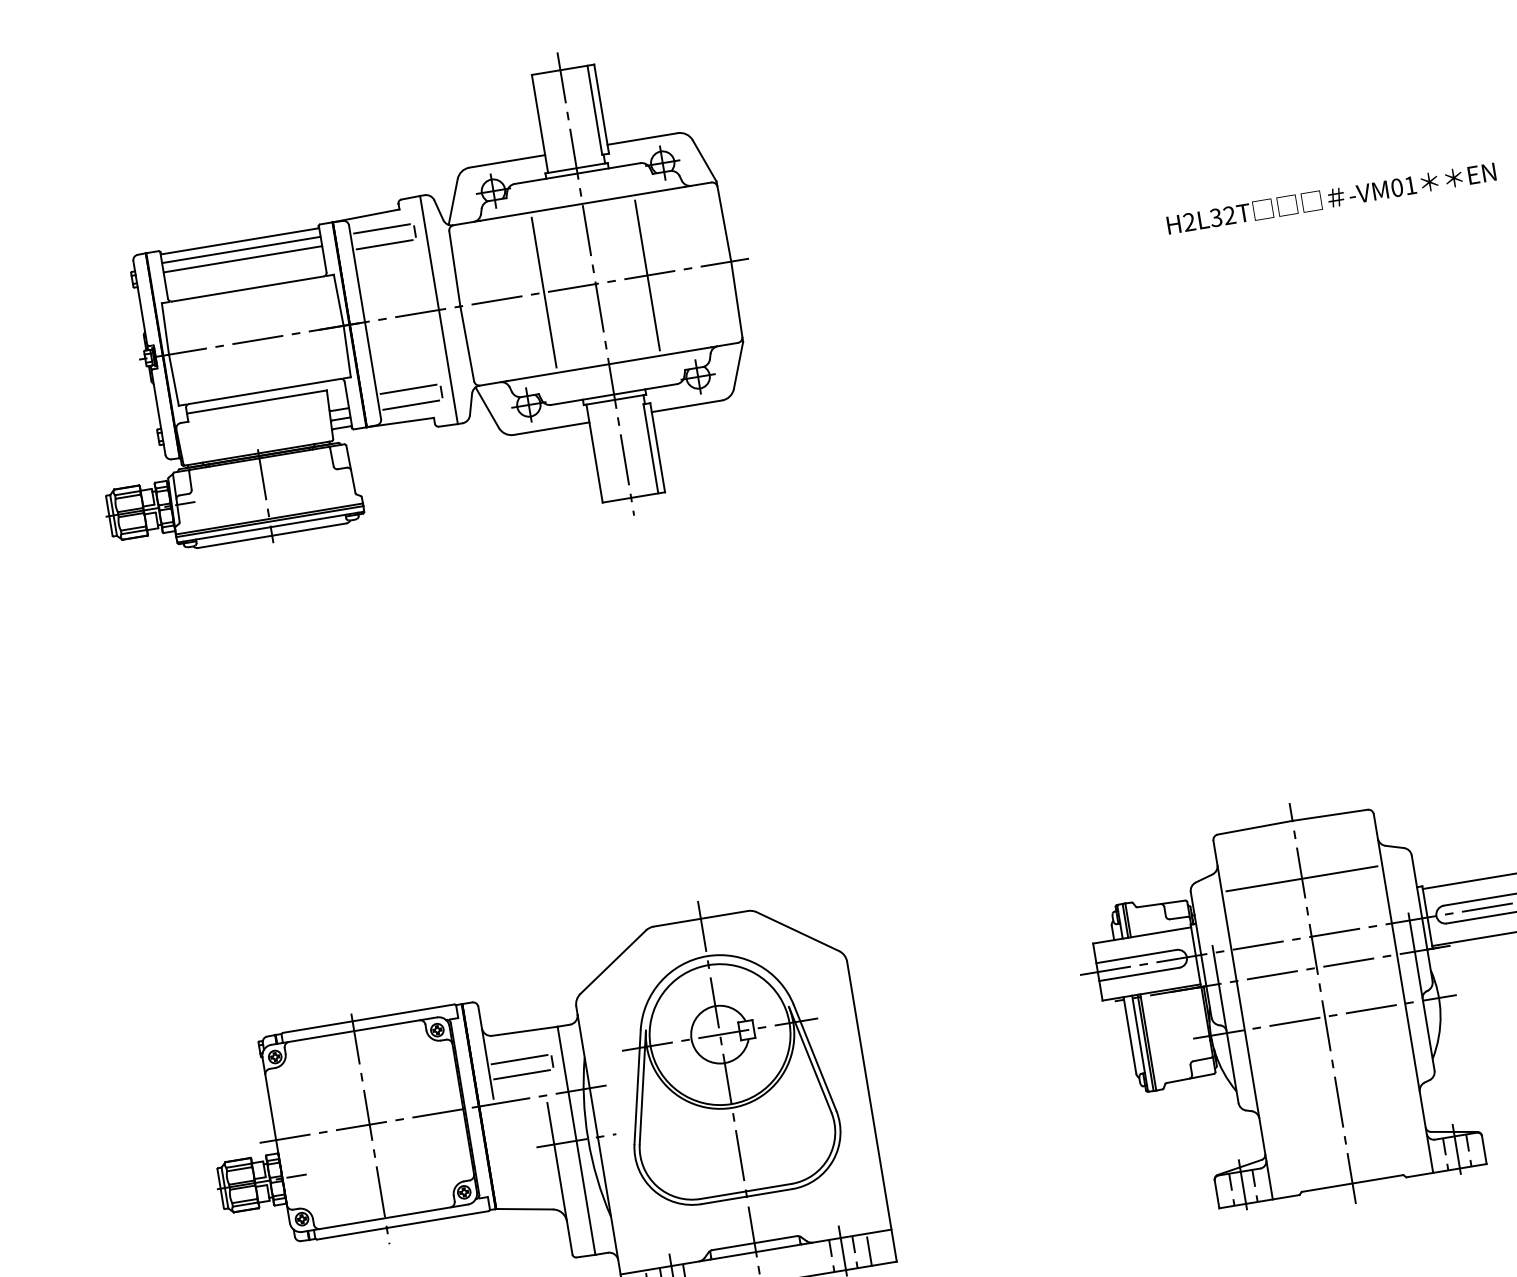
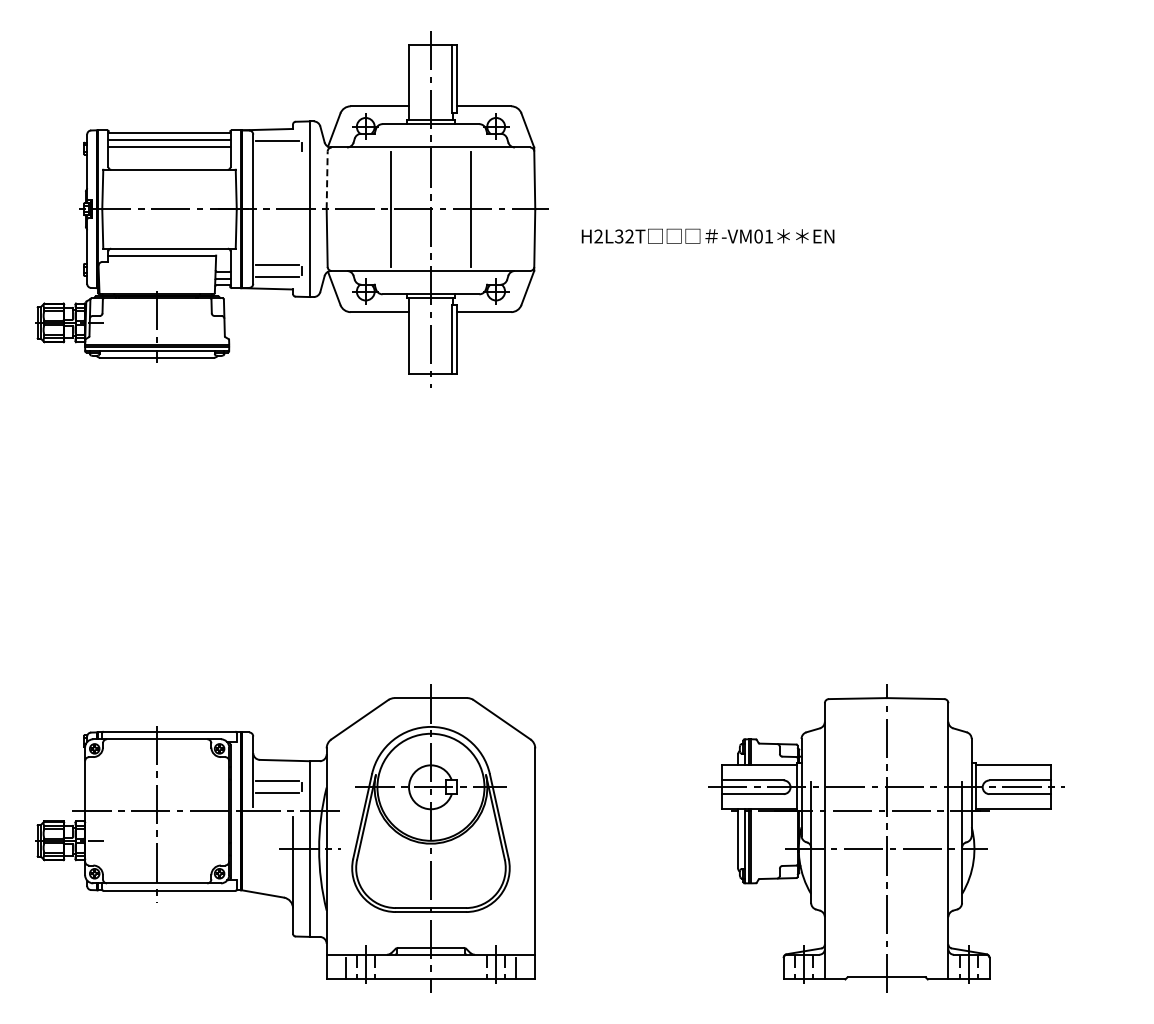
text: (1330, 197) -> (707, 235), moved
line: (384, 244) -> (277, 153), removed
line: (455, 268) -> (327, 180), solid -> dashed
line: (1301, 878) -> (886, 742), removed

